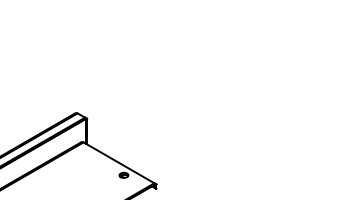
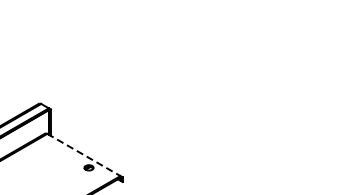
line: (119, 162) -> (84, 154), solid -> dashed

